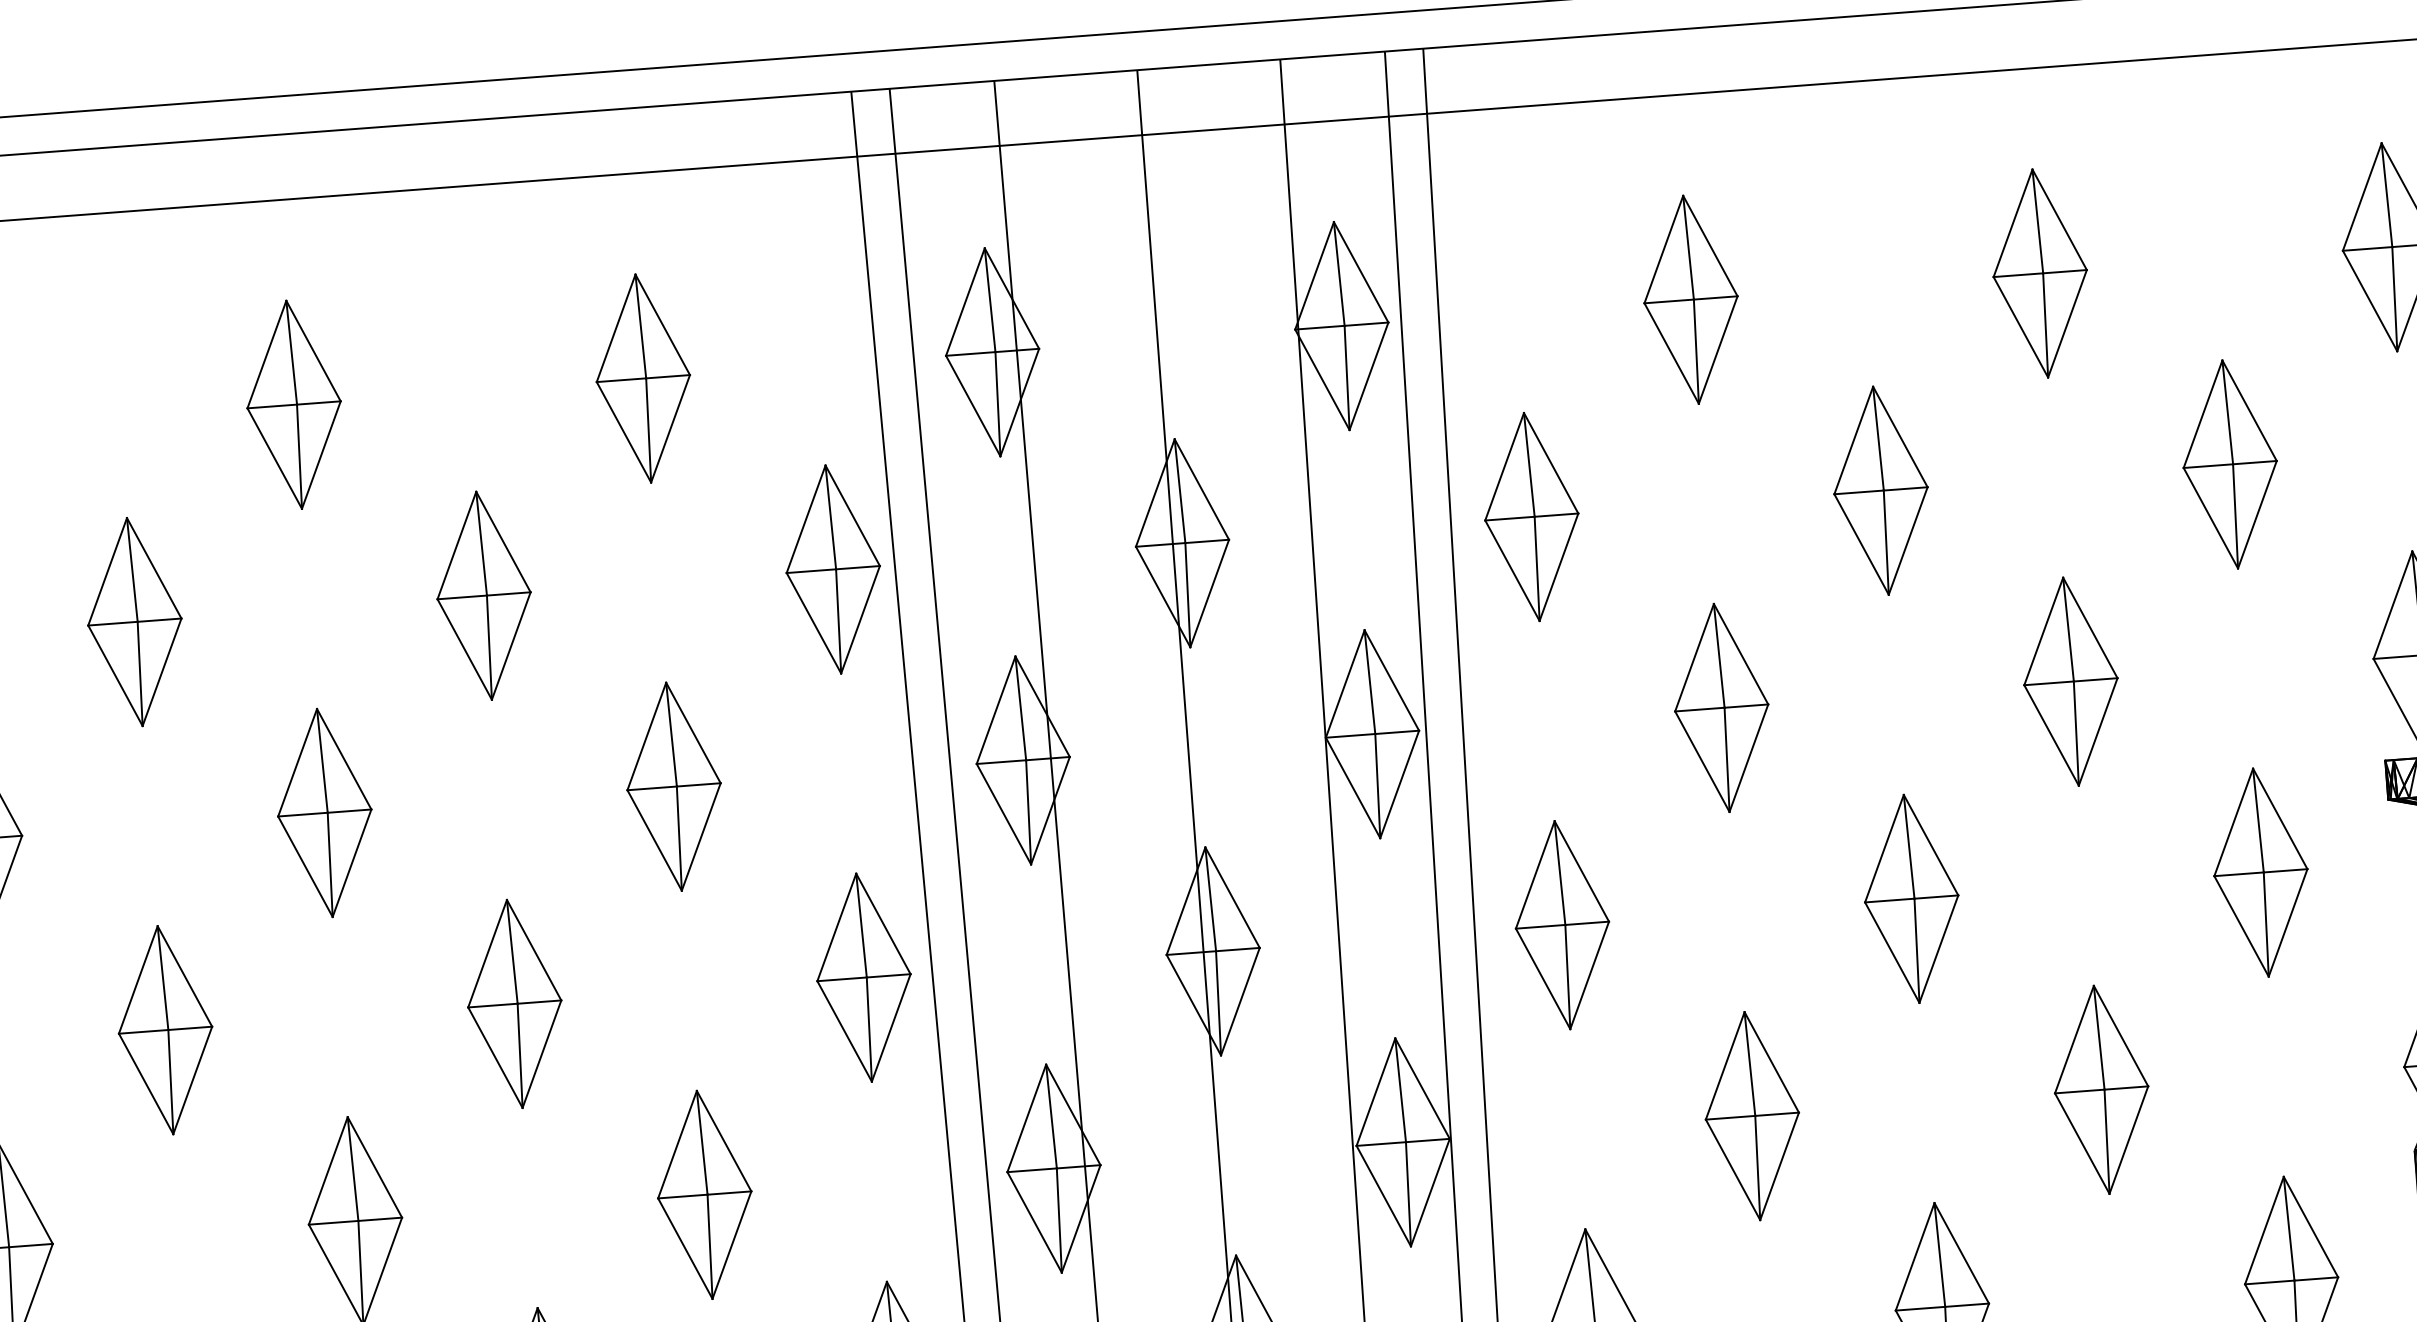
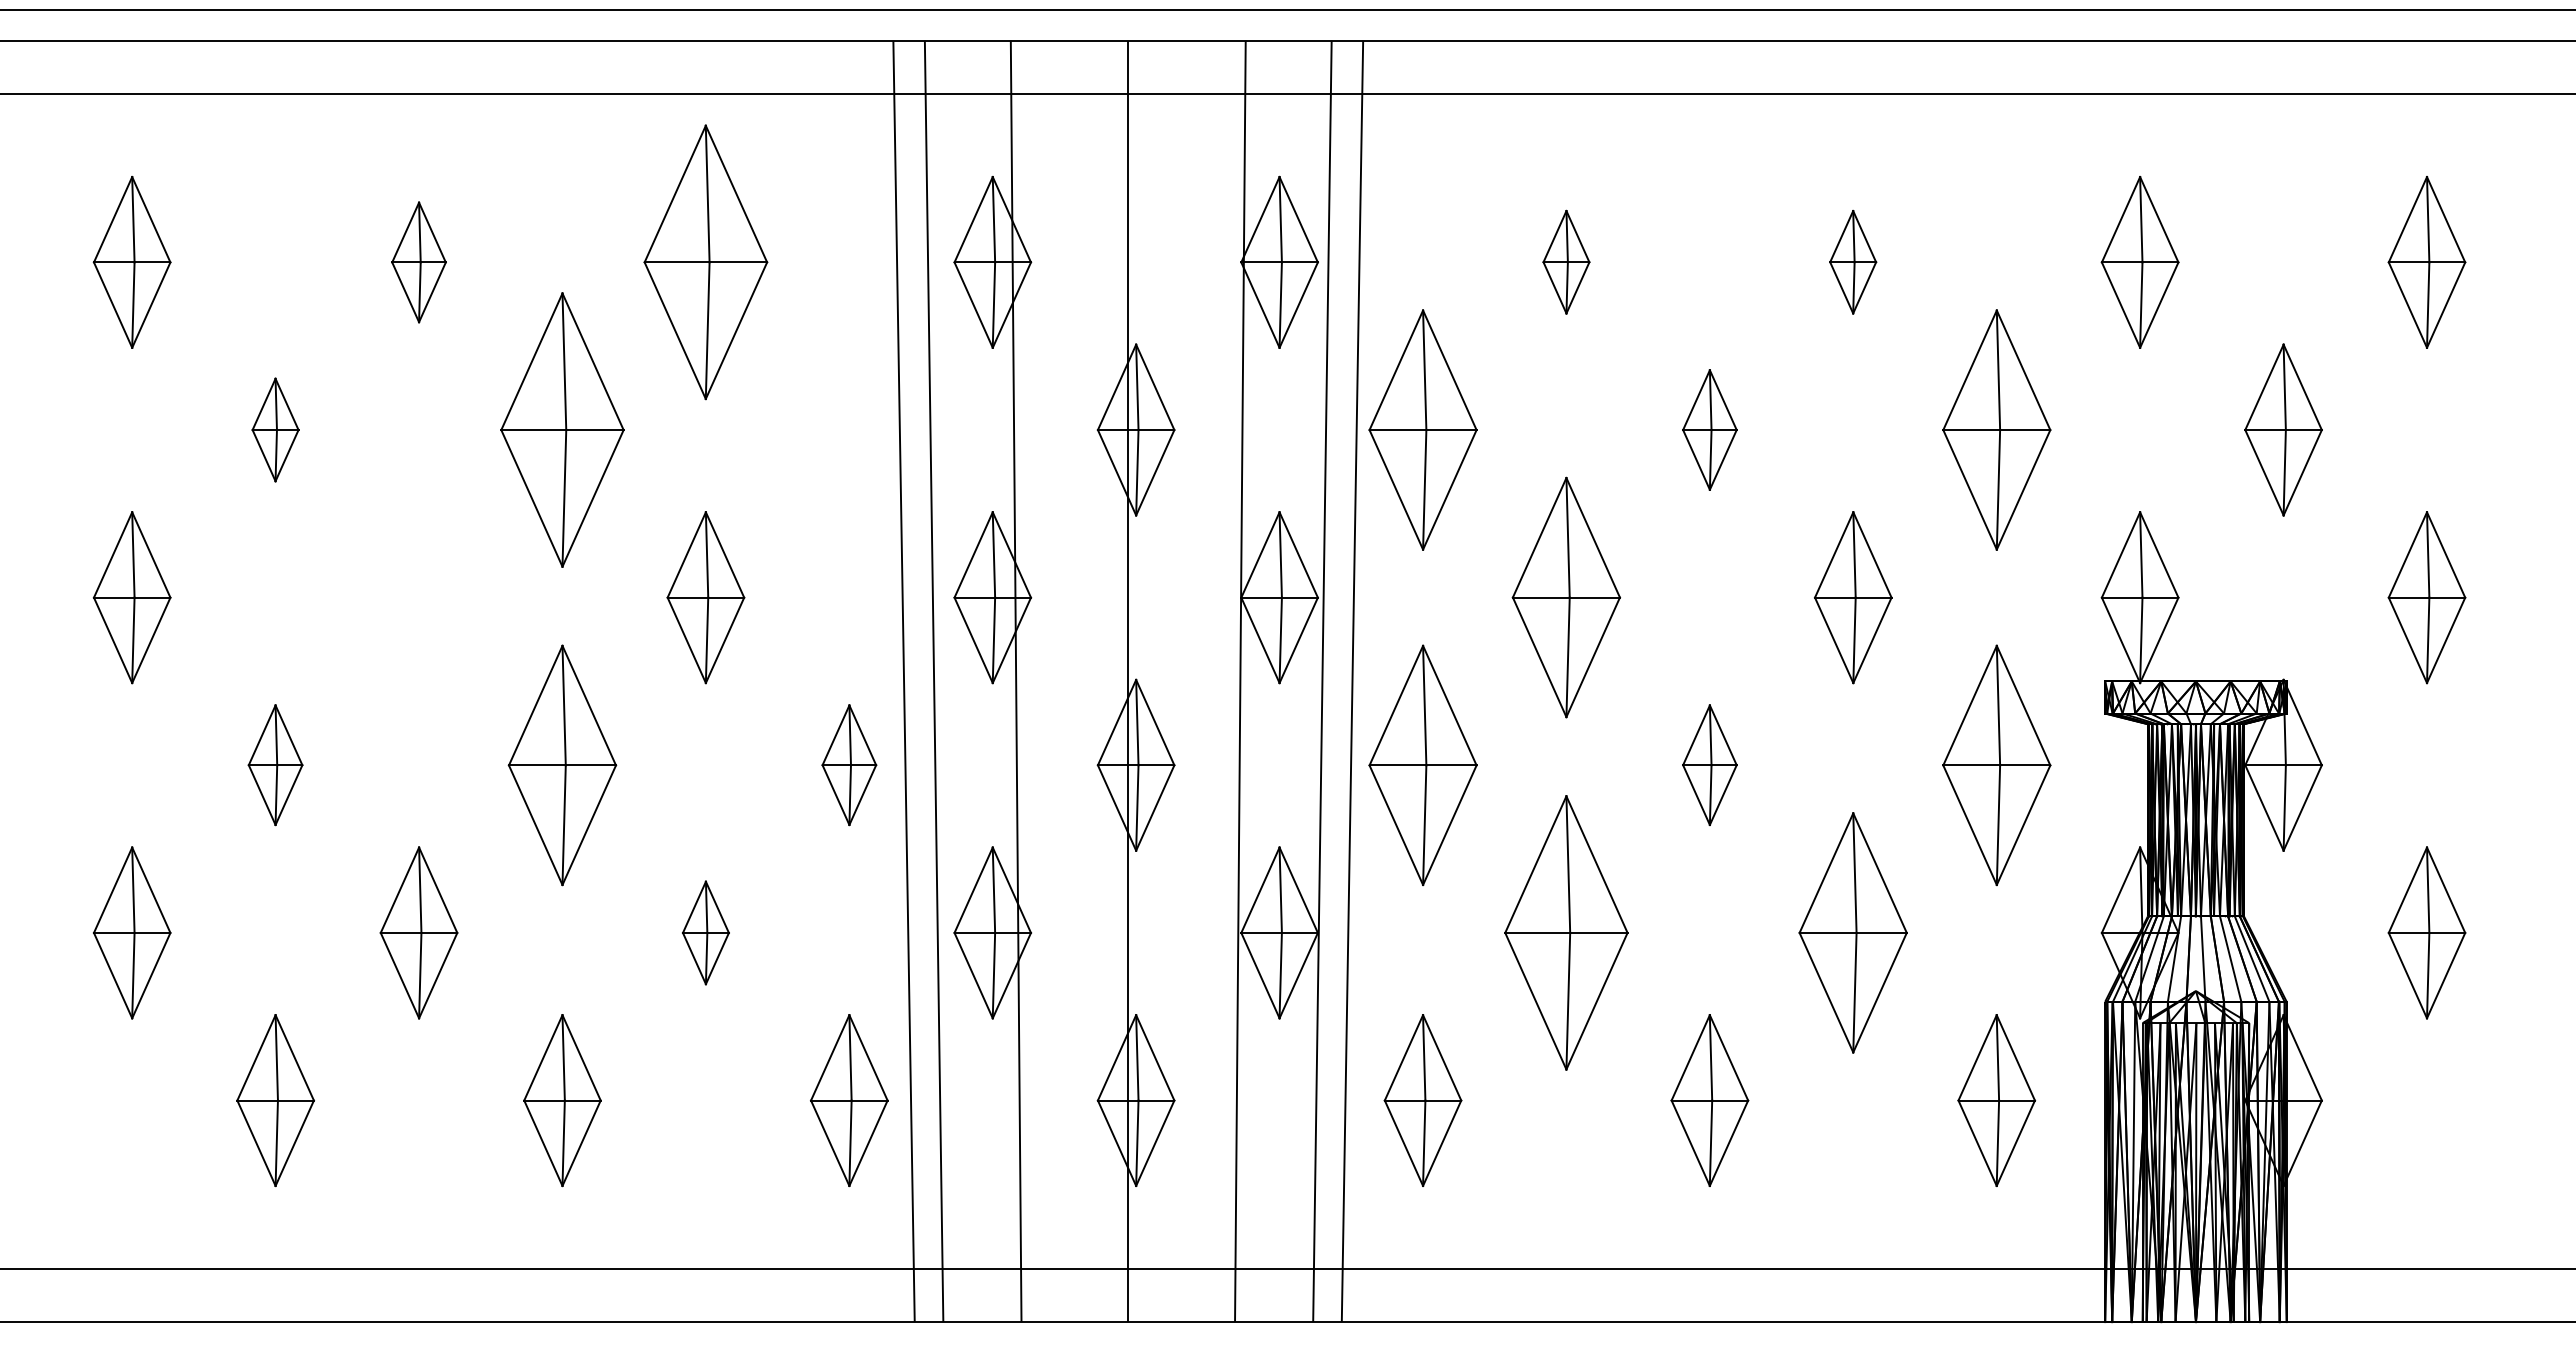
part: (2039, 272) -> (1852, 261), size x0.6
part: (1691, 298) -> (1566, 261), size x0.6
part: (642, 378) -> (705, 262), size x1.6
part: (293, 404) -> (418, 262), size x0.7
part: (2229, 463) -> (1996, 429), size x1.4
part: (1880, 490) -> (1709, 429), size x0.7
part: (1531, 516) -> (1422, 429), size x1.4
part: (833, 568) -> (849, 429), removed
part: (484, 595) -> (562, 429), size x1.6
part: (134, 621) -> (275, 429), size x0.6
part: (1721, 707) -> (1566, 597), size x1.4
part: (324, 812) -> (418, 597), removed
part: (2260, 871) -> (1996, 764), size x1.4
part: (1911, 897) -> (1709, 764), size x0.7
part: (1561, 924) -> (1422, 764), size x1.4
part: (864, 976) -> (849, 764), size x0.7
part: (514, 1002) -> (562, 764), size x1.4
part: (165, 1029) -> (275, 764), size x0.7
part: (2101, 1089) -> (1853, 932), size x1.4
part: (1752, 1115) -> (1566, 932), size x1.6
part: (704, 1194) -> (705, 932), size x0.6

